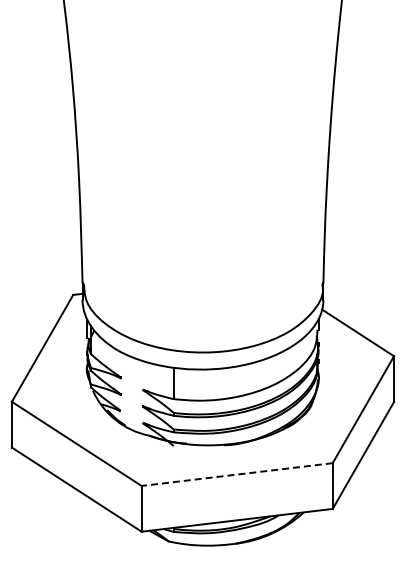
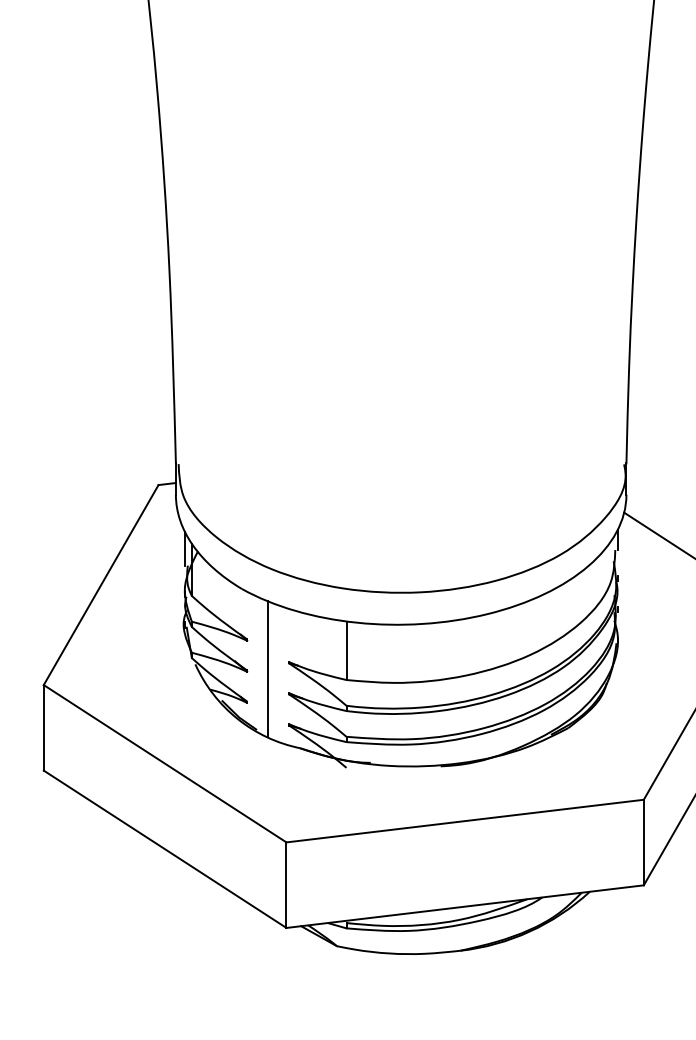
line: (131, 392) -> (267, 667), added
line: (236, 474) -> (463, 820), dashed -> solid

